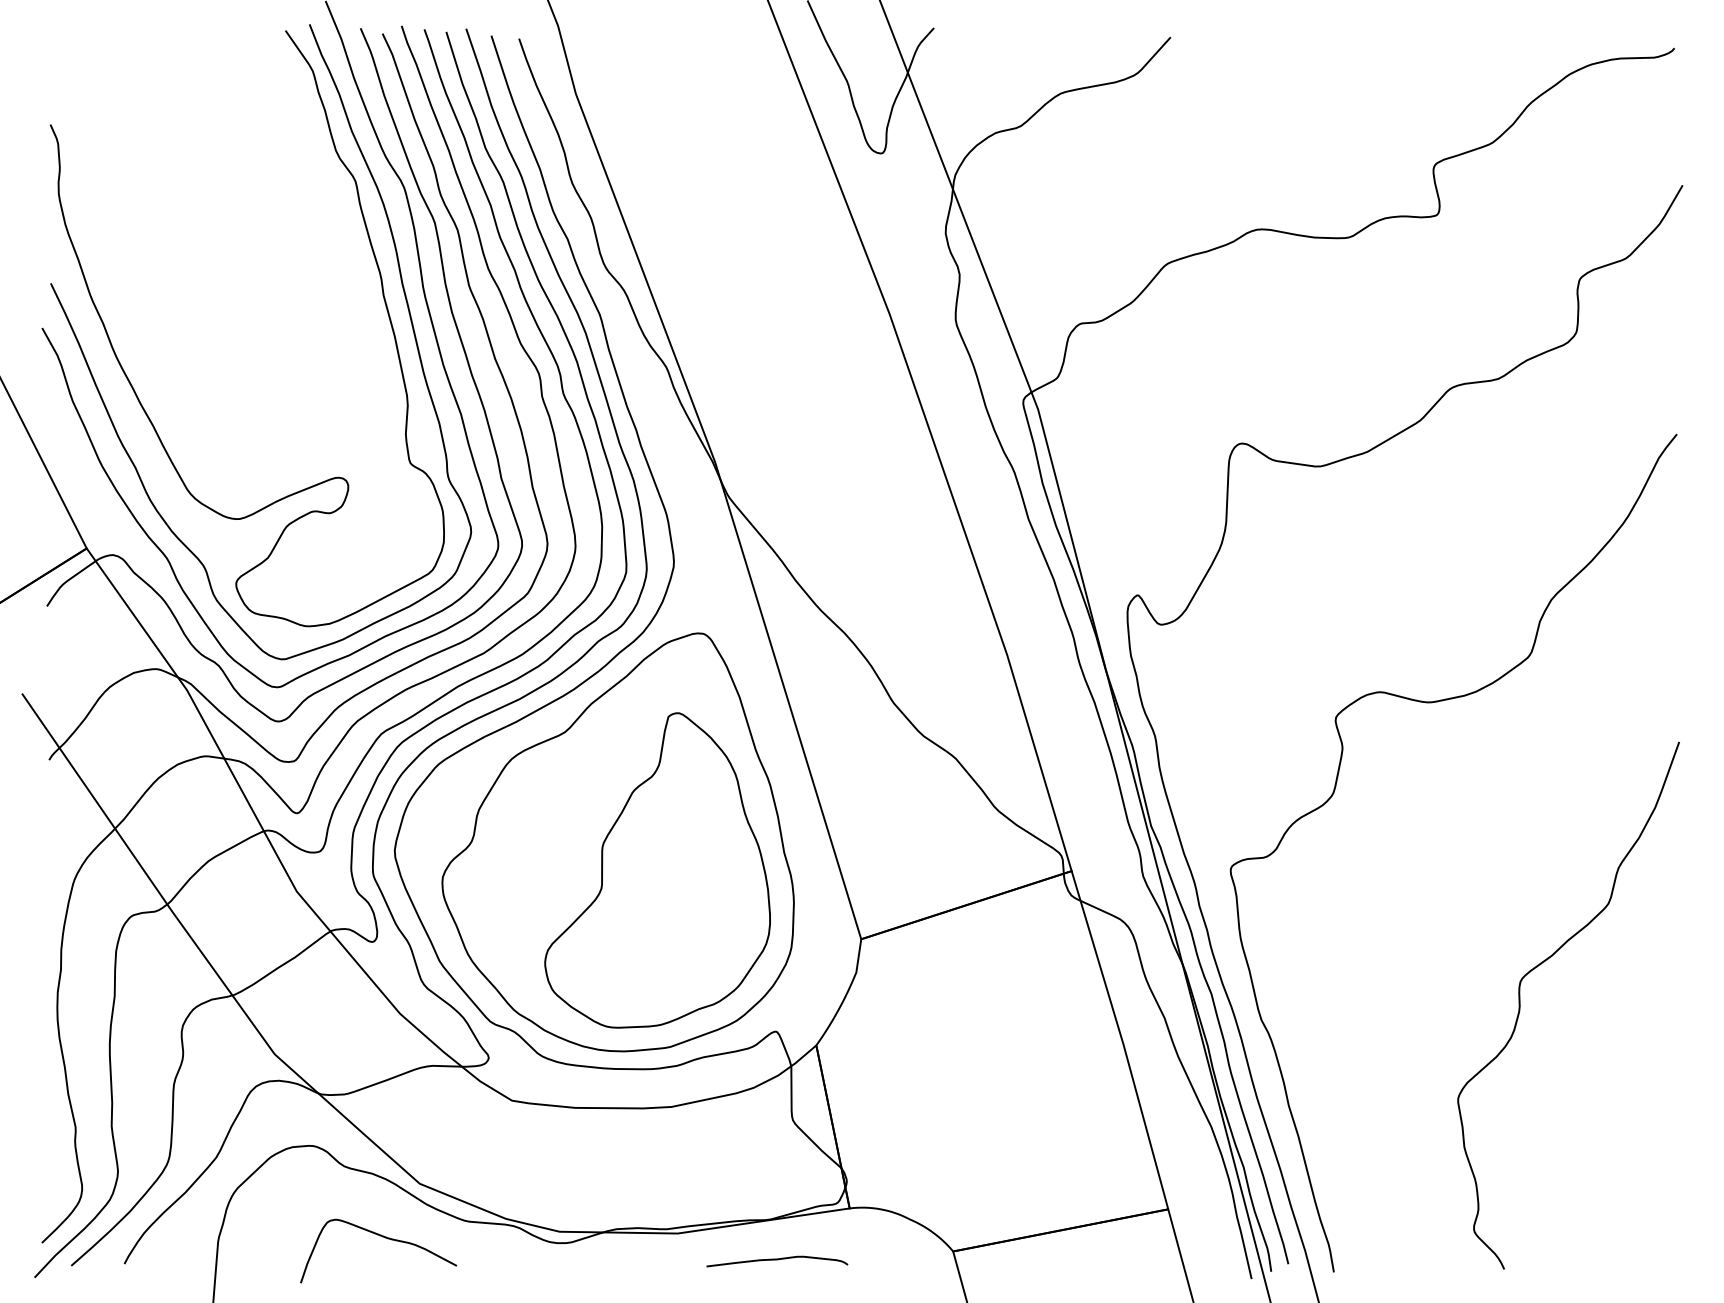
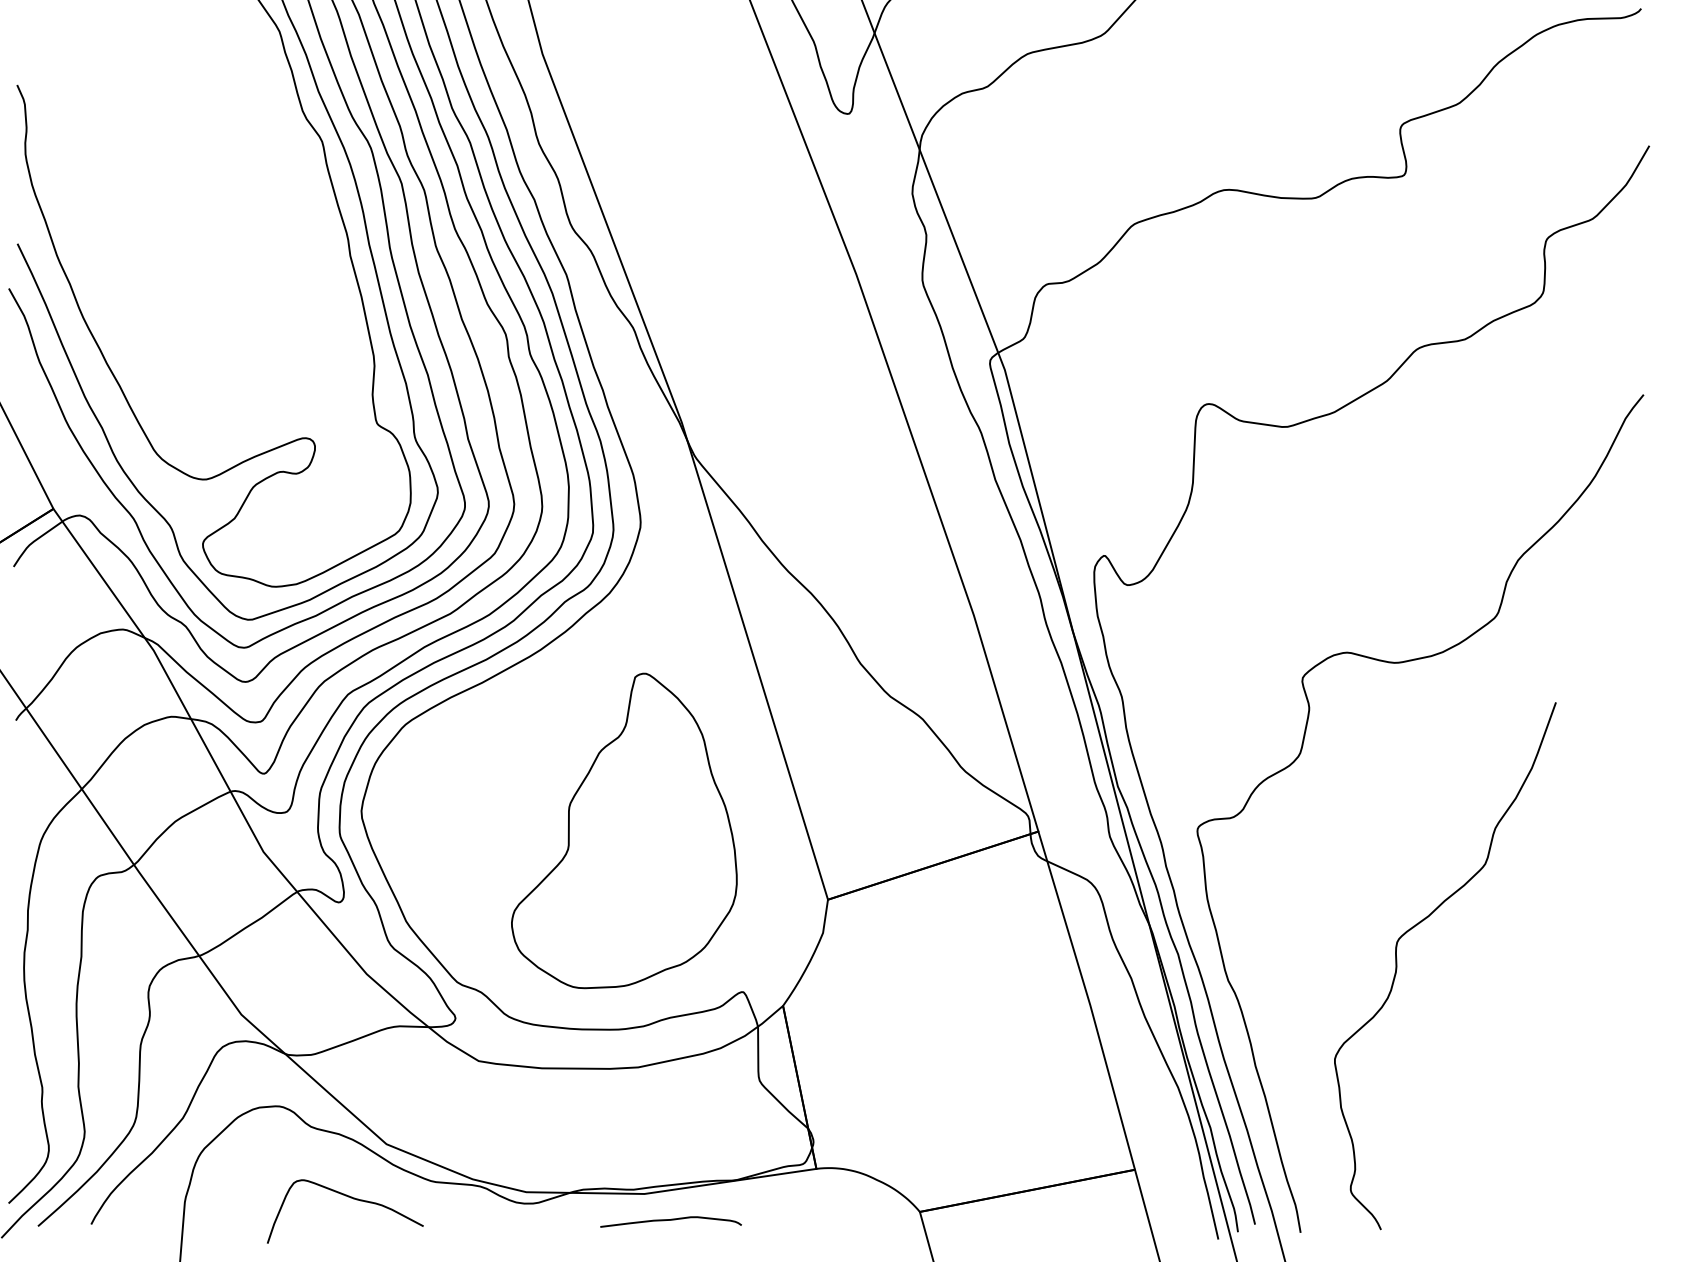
part: (617, 842) -> (584, 802), removed
curve: (1520, 1005) -> (1397, 965), moved
curve: (777, 1260) -> (671, 1220), moved

